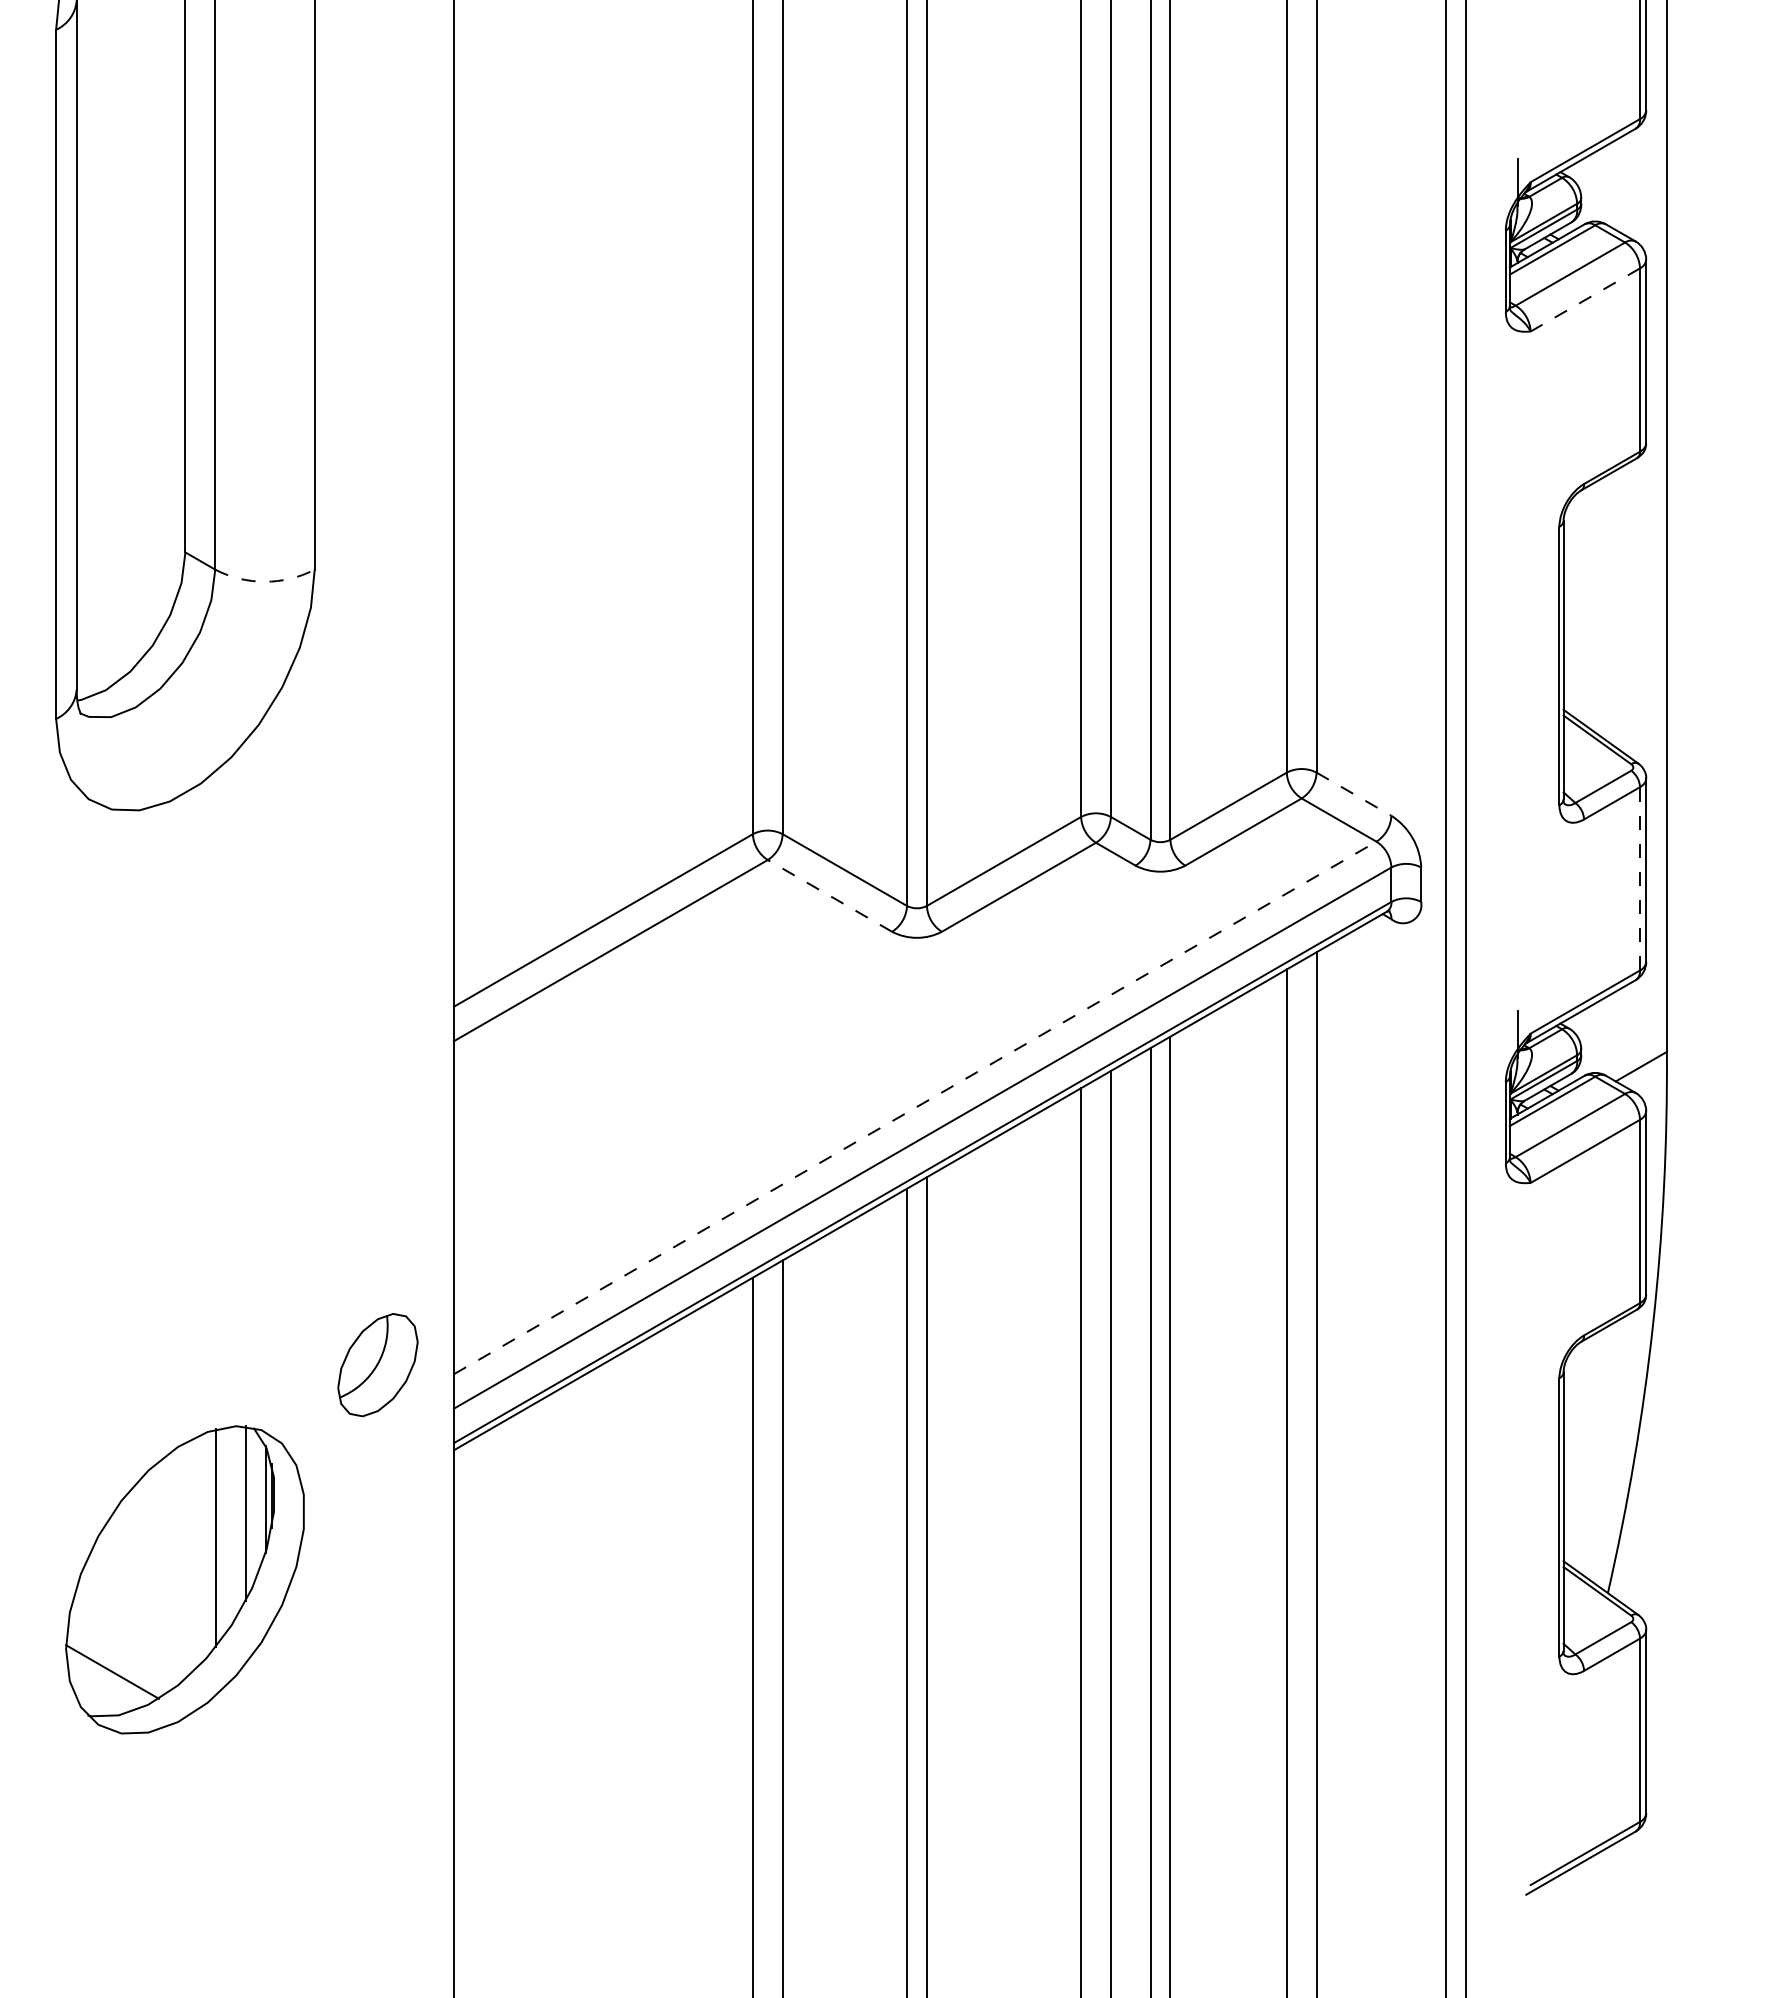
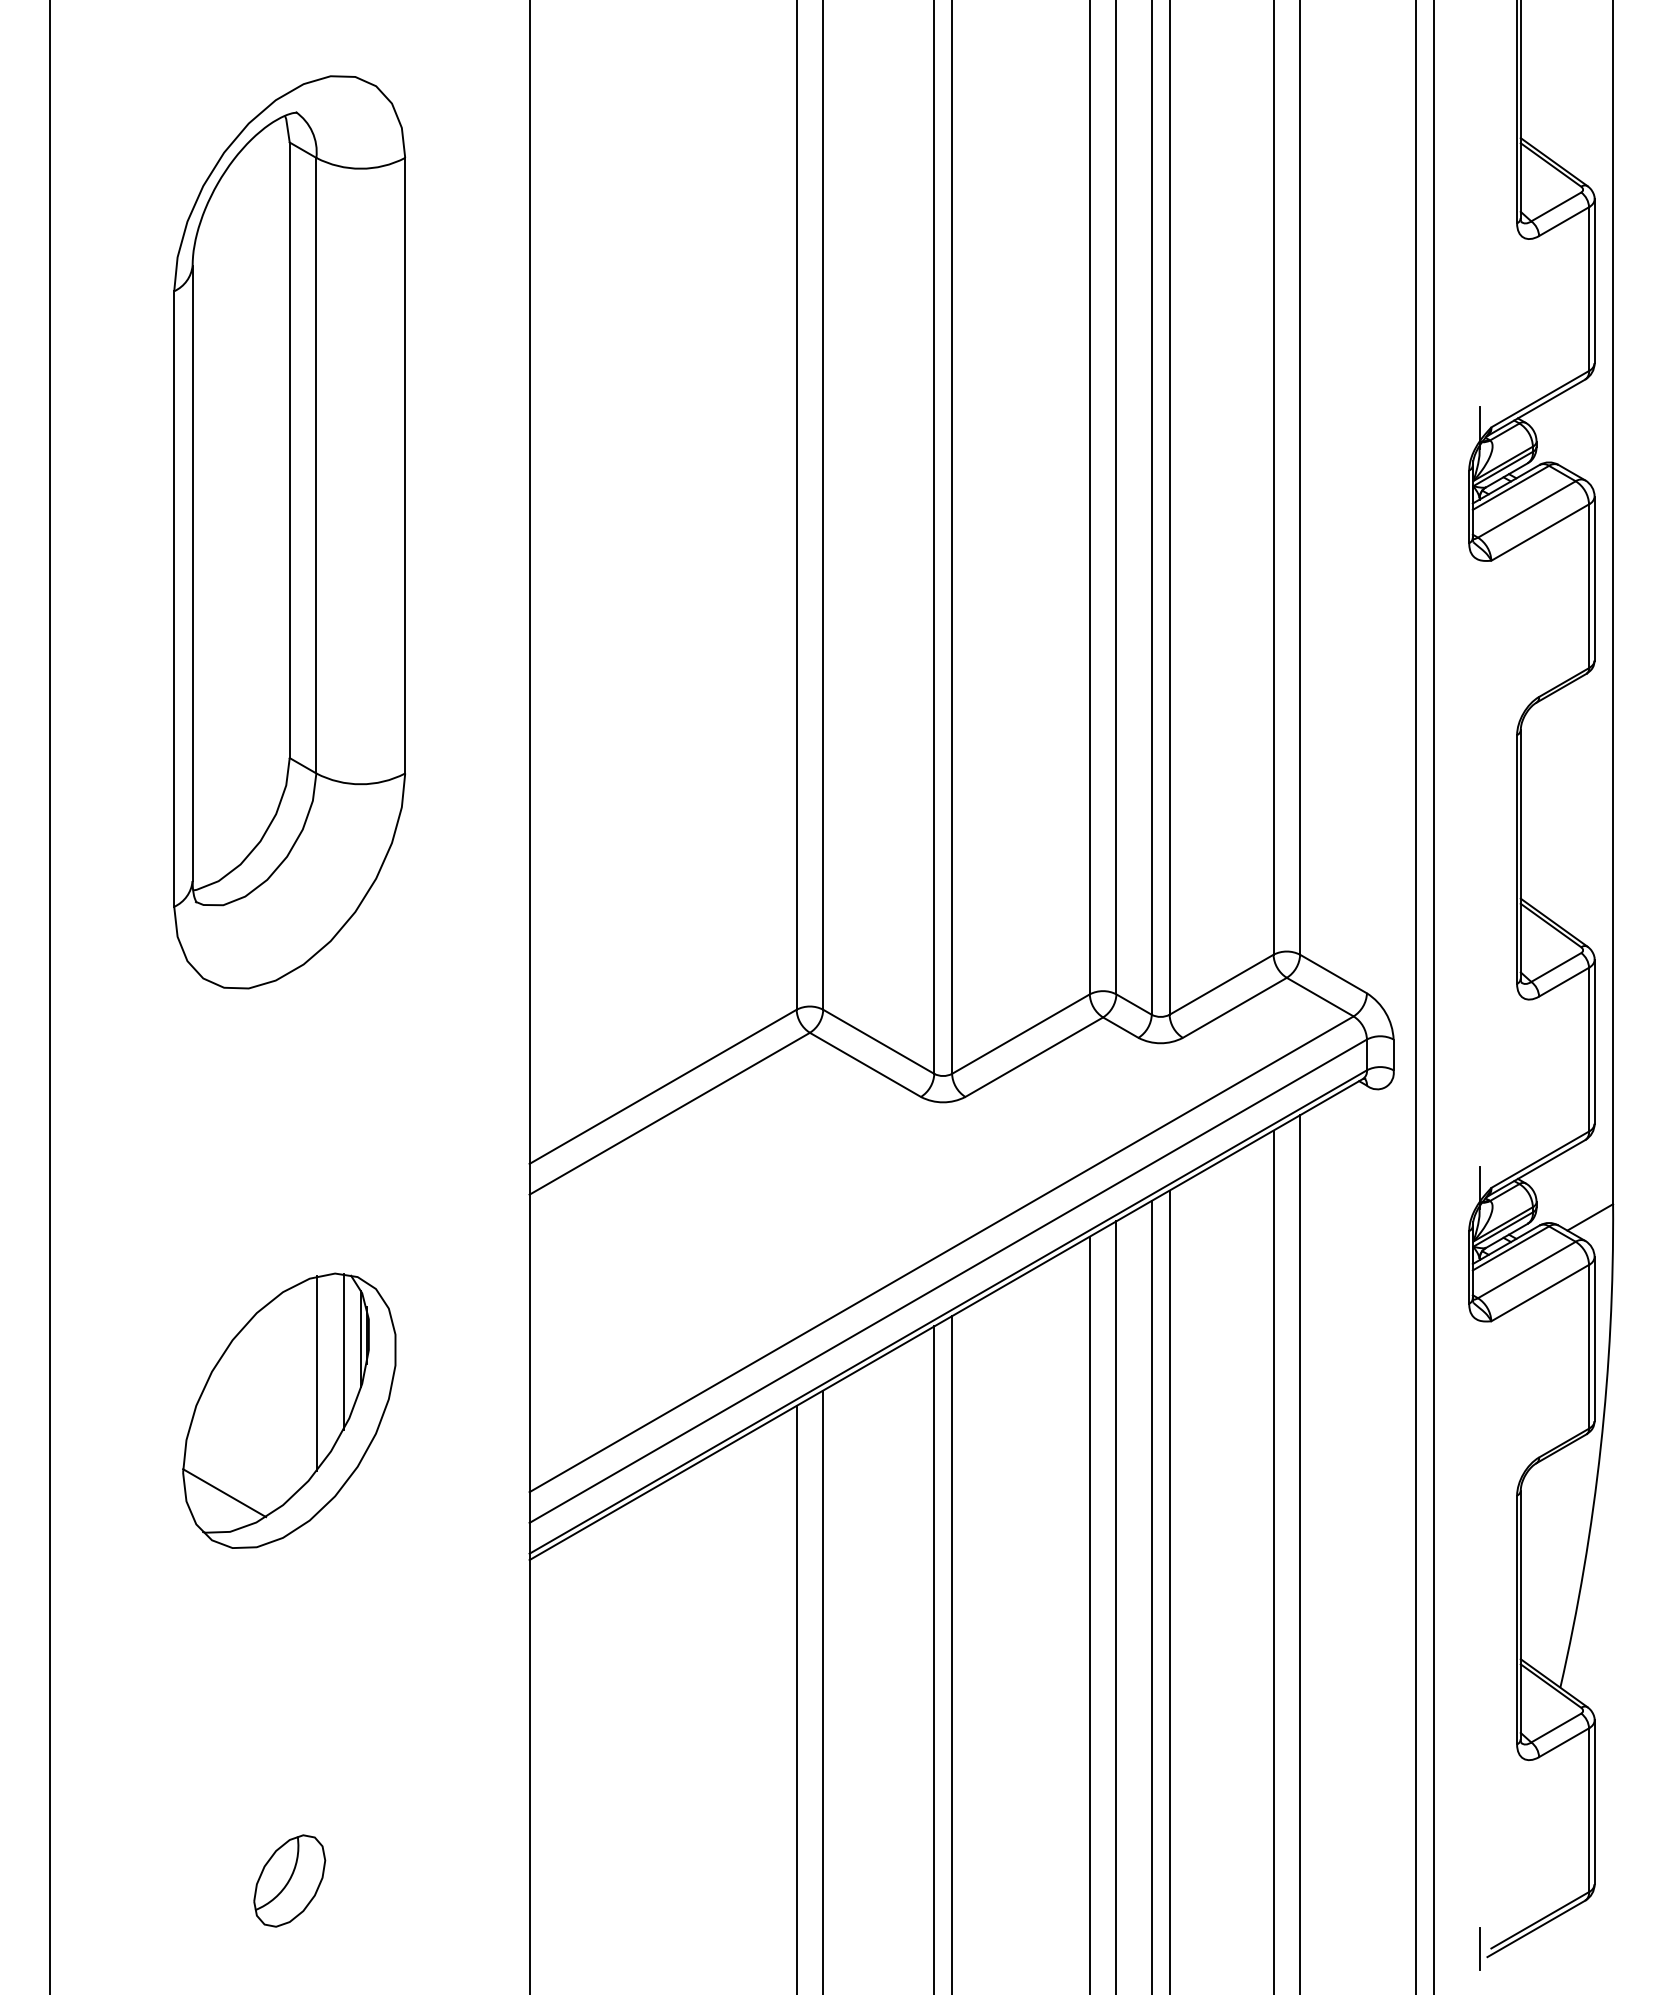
line: (1584, 299) -> (1539, 532), dashed -> solid
arc: (264, 582) -> (360, 784), dashed -> solid
line: (1353, 794) -> (1333, 974), dashed -> solid
line: (1640, 878) -> (1589, 1049), dashed -> solid
line: (829, 895) -> (865, 1064), dashed -> solid
line: (915, 1108) -> (941, 1254), dashed -> solid
part: (377, 1364) -> (289, 1880), moved
part: (185, 1579) -> (289, 1410), moved
line: (1517, 1885) -> (1479, 1948), added

